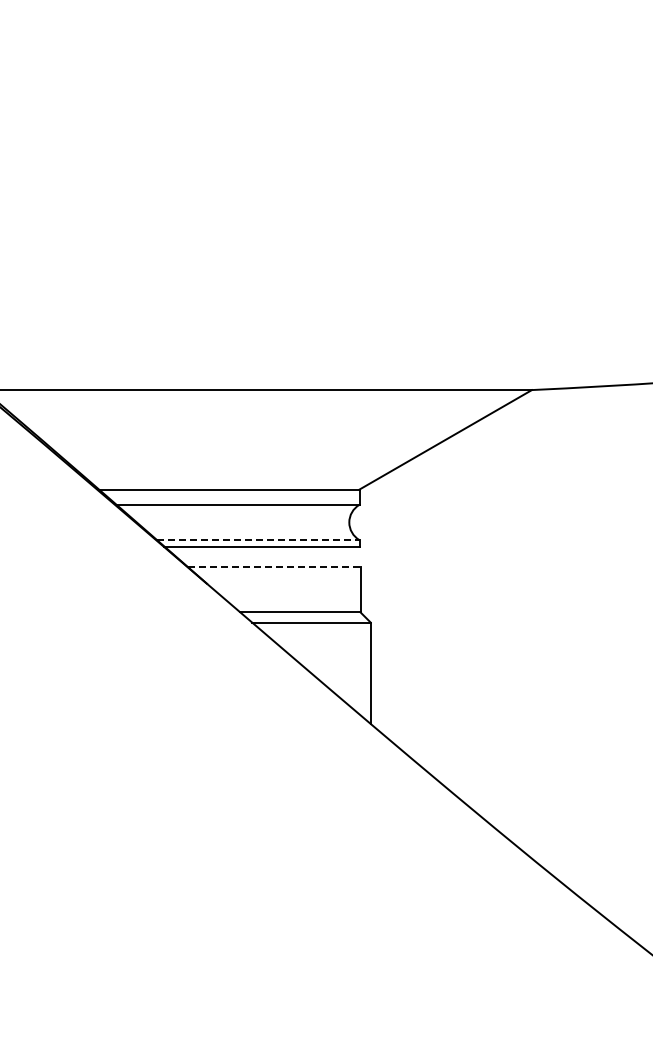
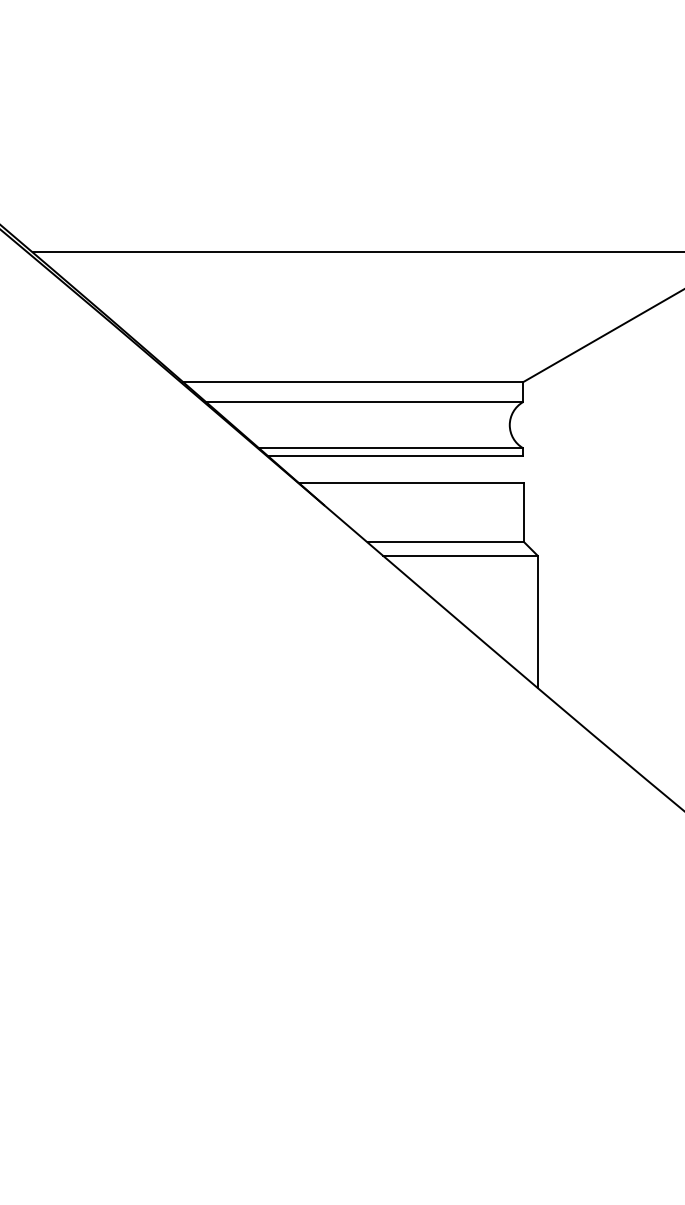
line: (258, 540) -> (391, 448), dashed -> solid
line: (274, 566) -> (412, 482), dashed -> solid

